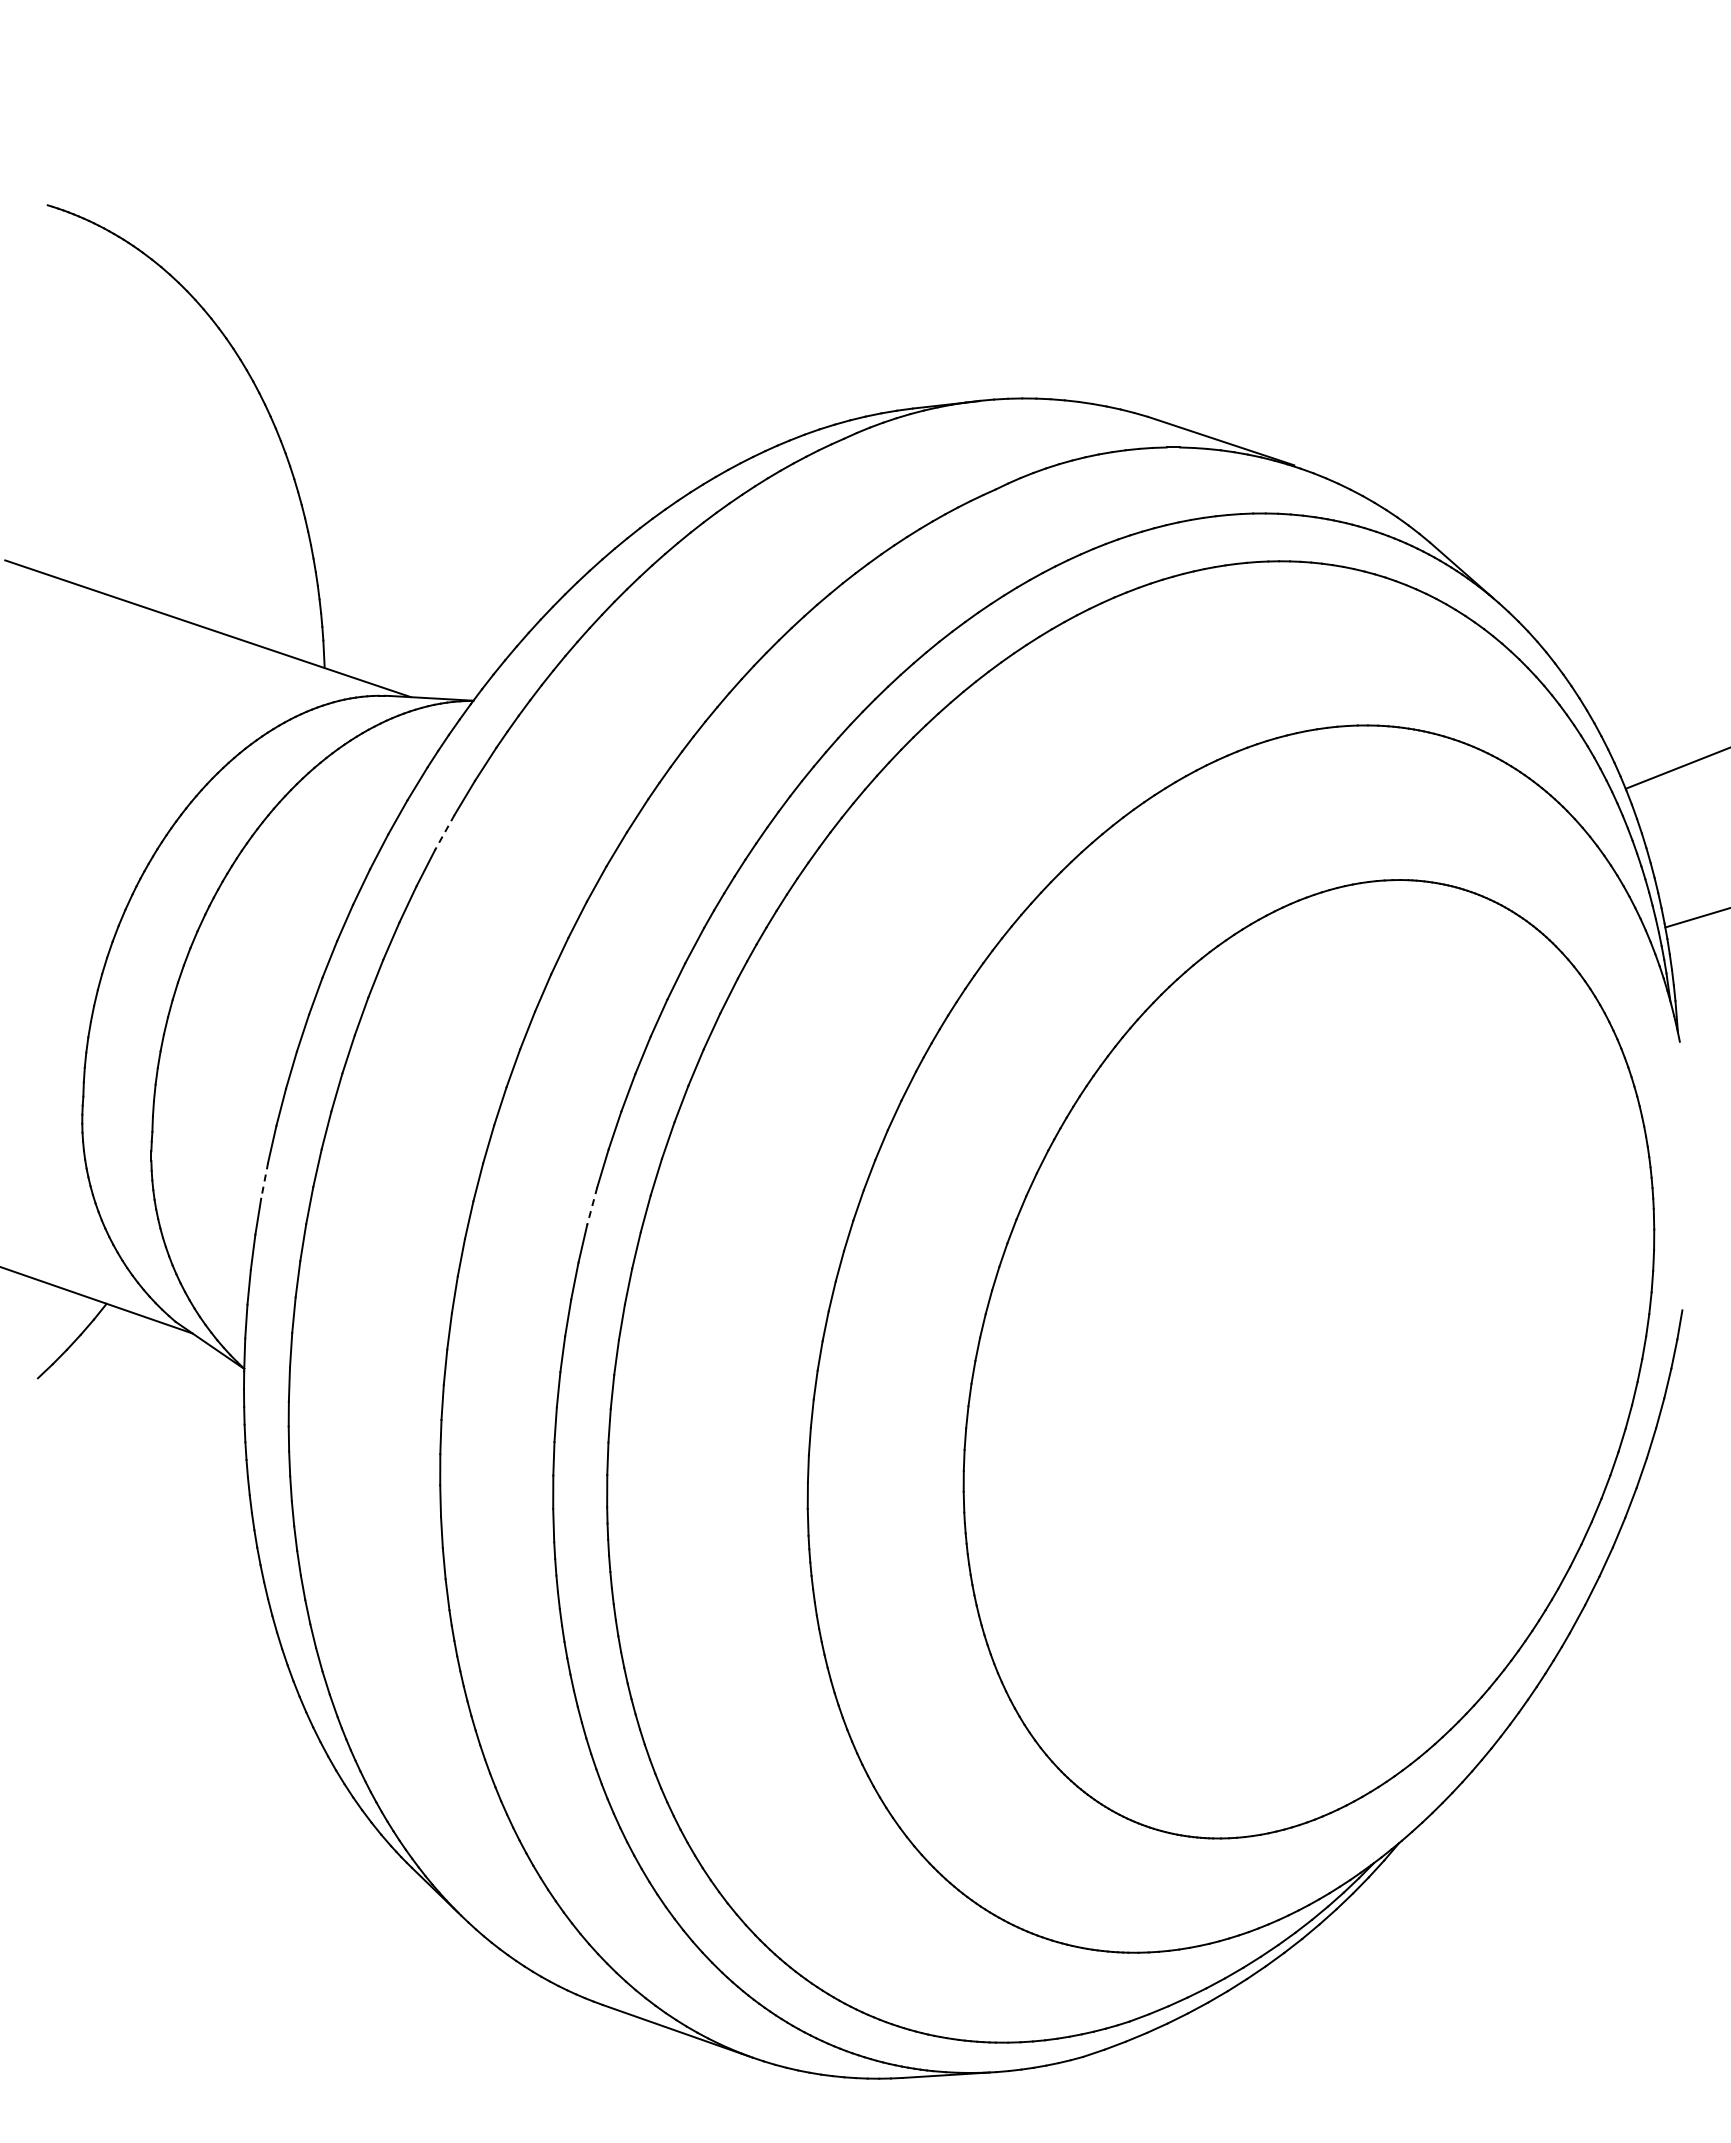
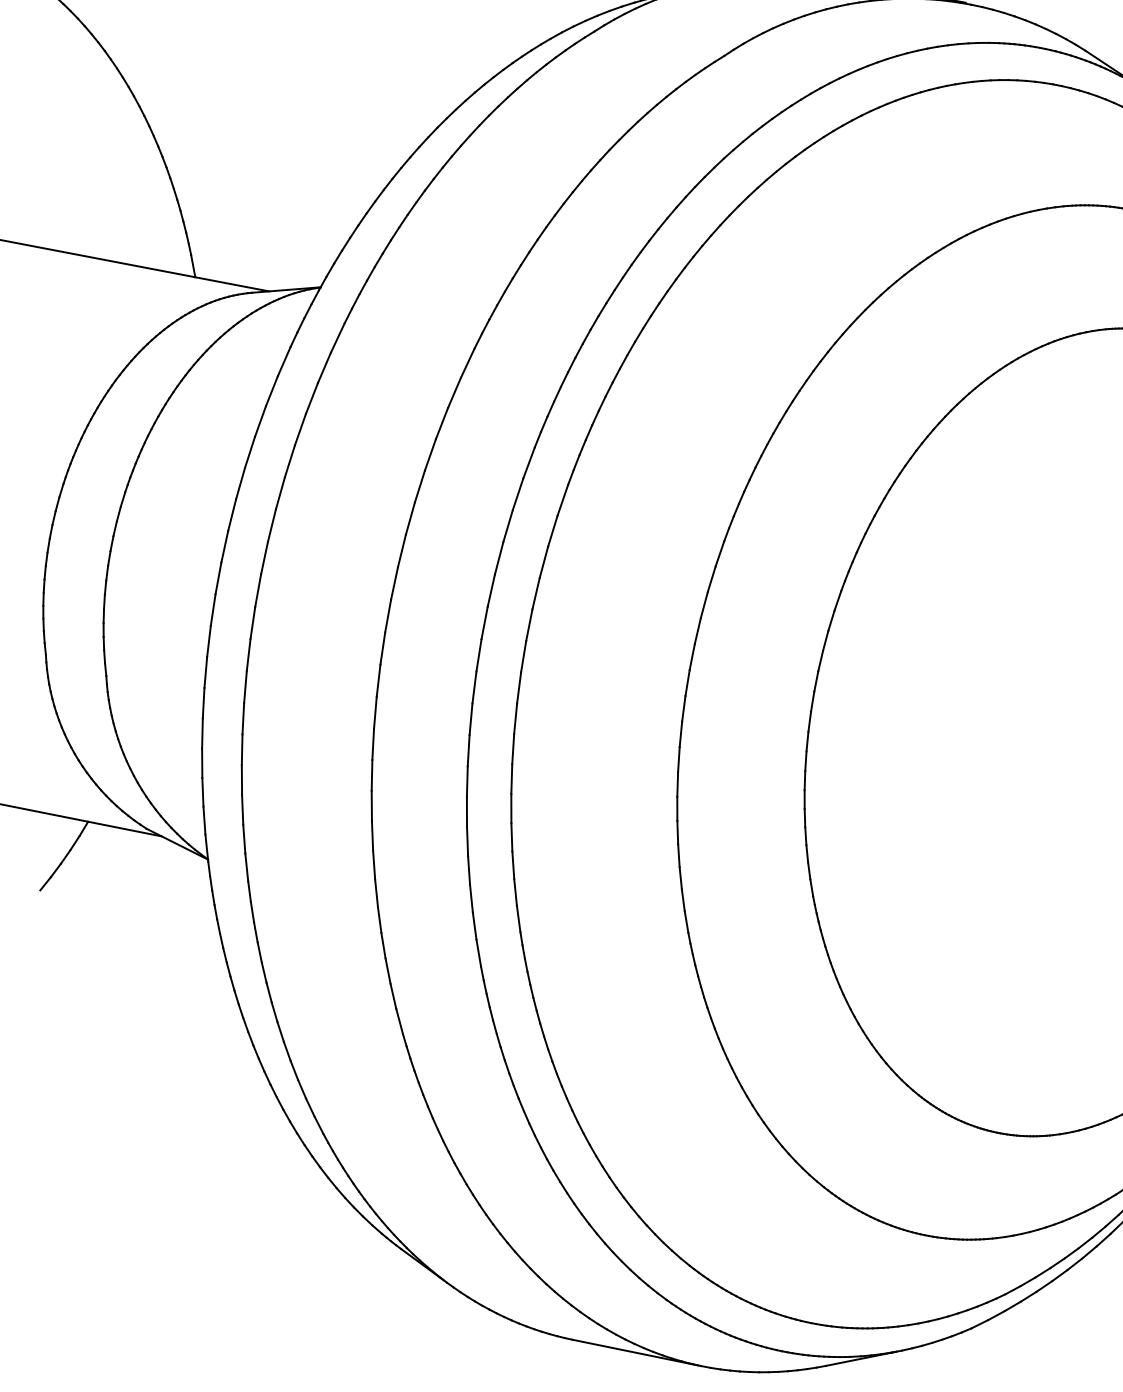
line: (444, 833) -> (311, 399), dashed -> solid
line: (264, 1180) -> (203, 703), dashed -> solid
line: (592, 1206) -> (474, 687), dashed -> solid

